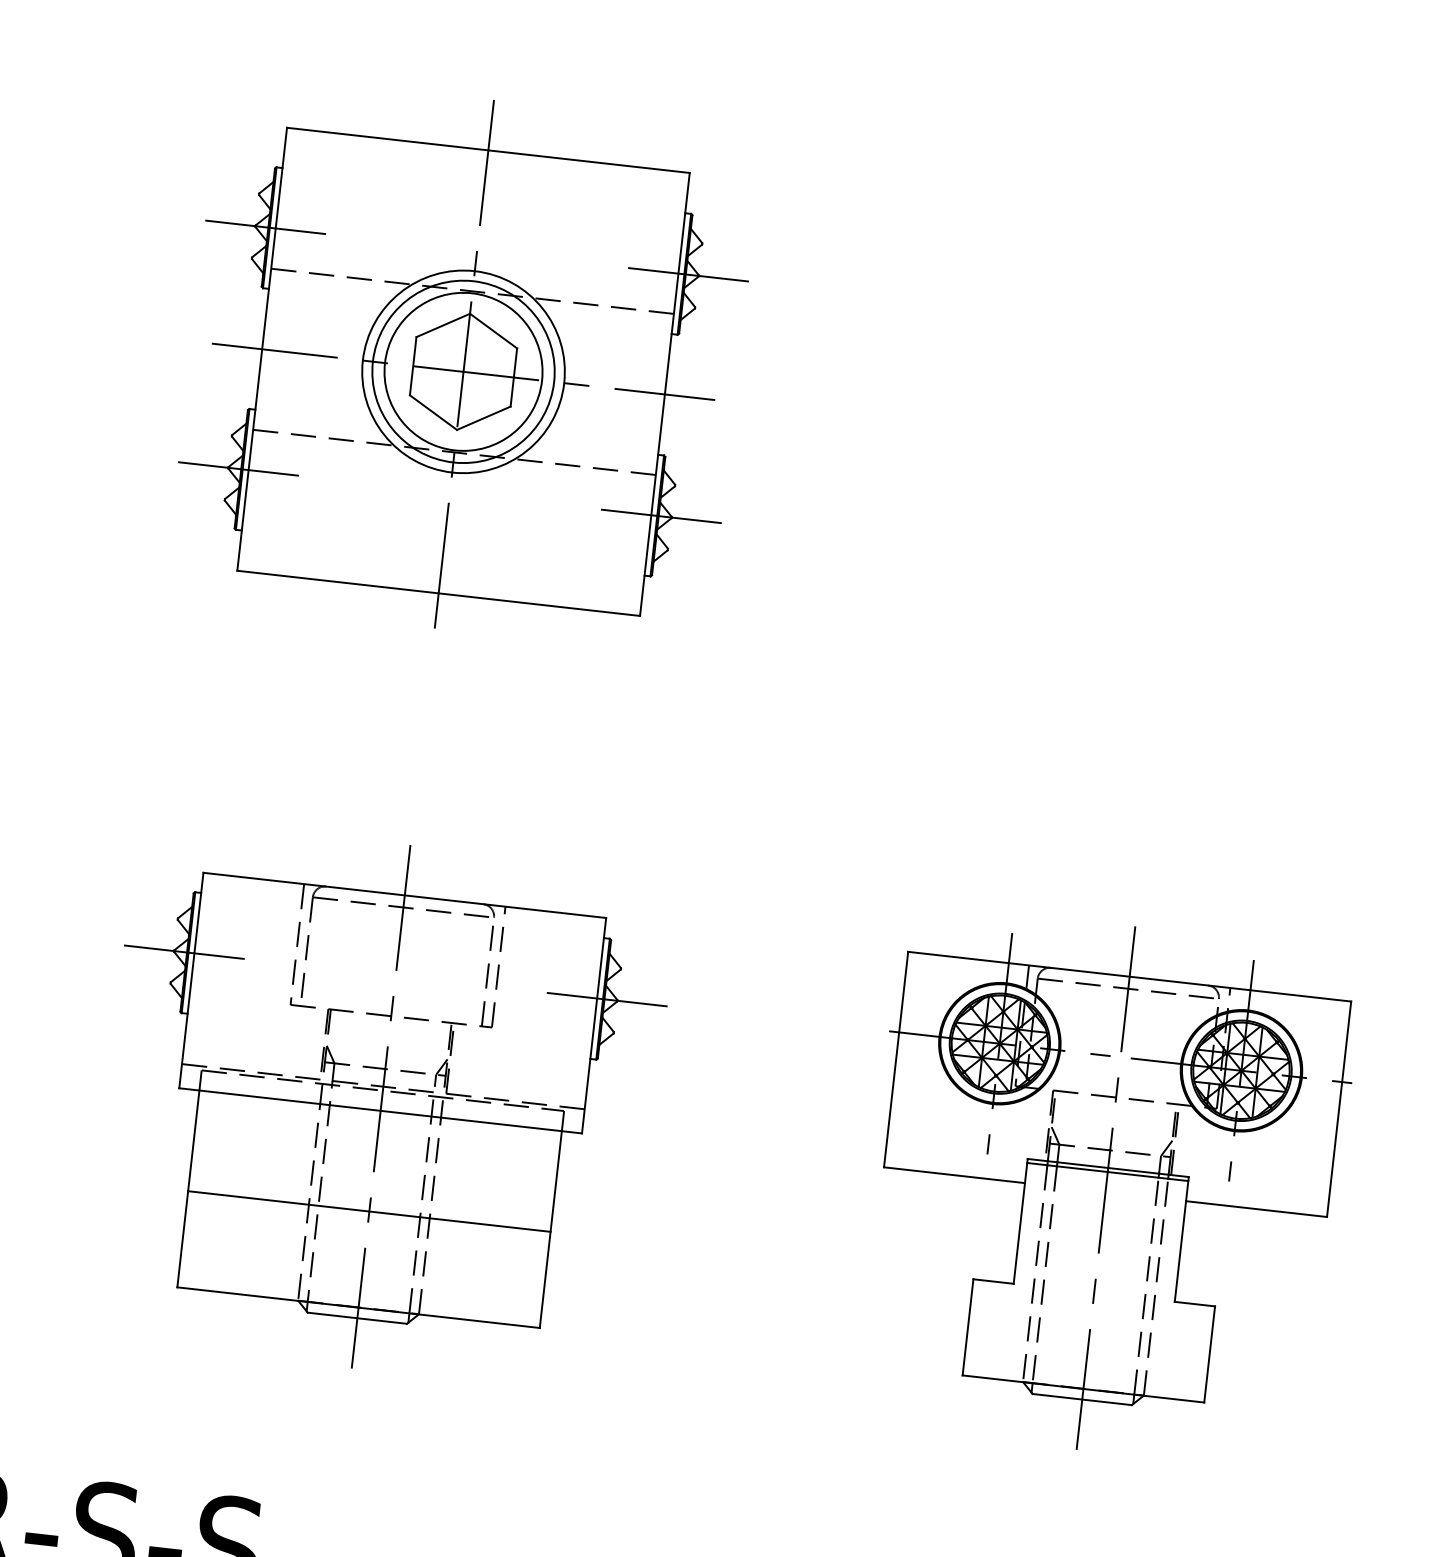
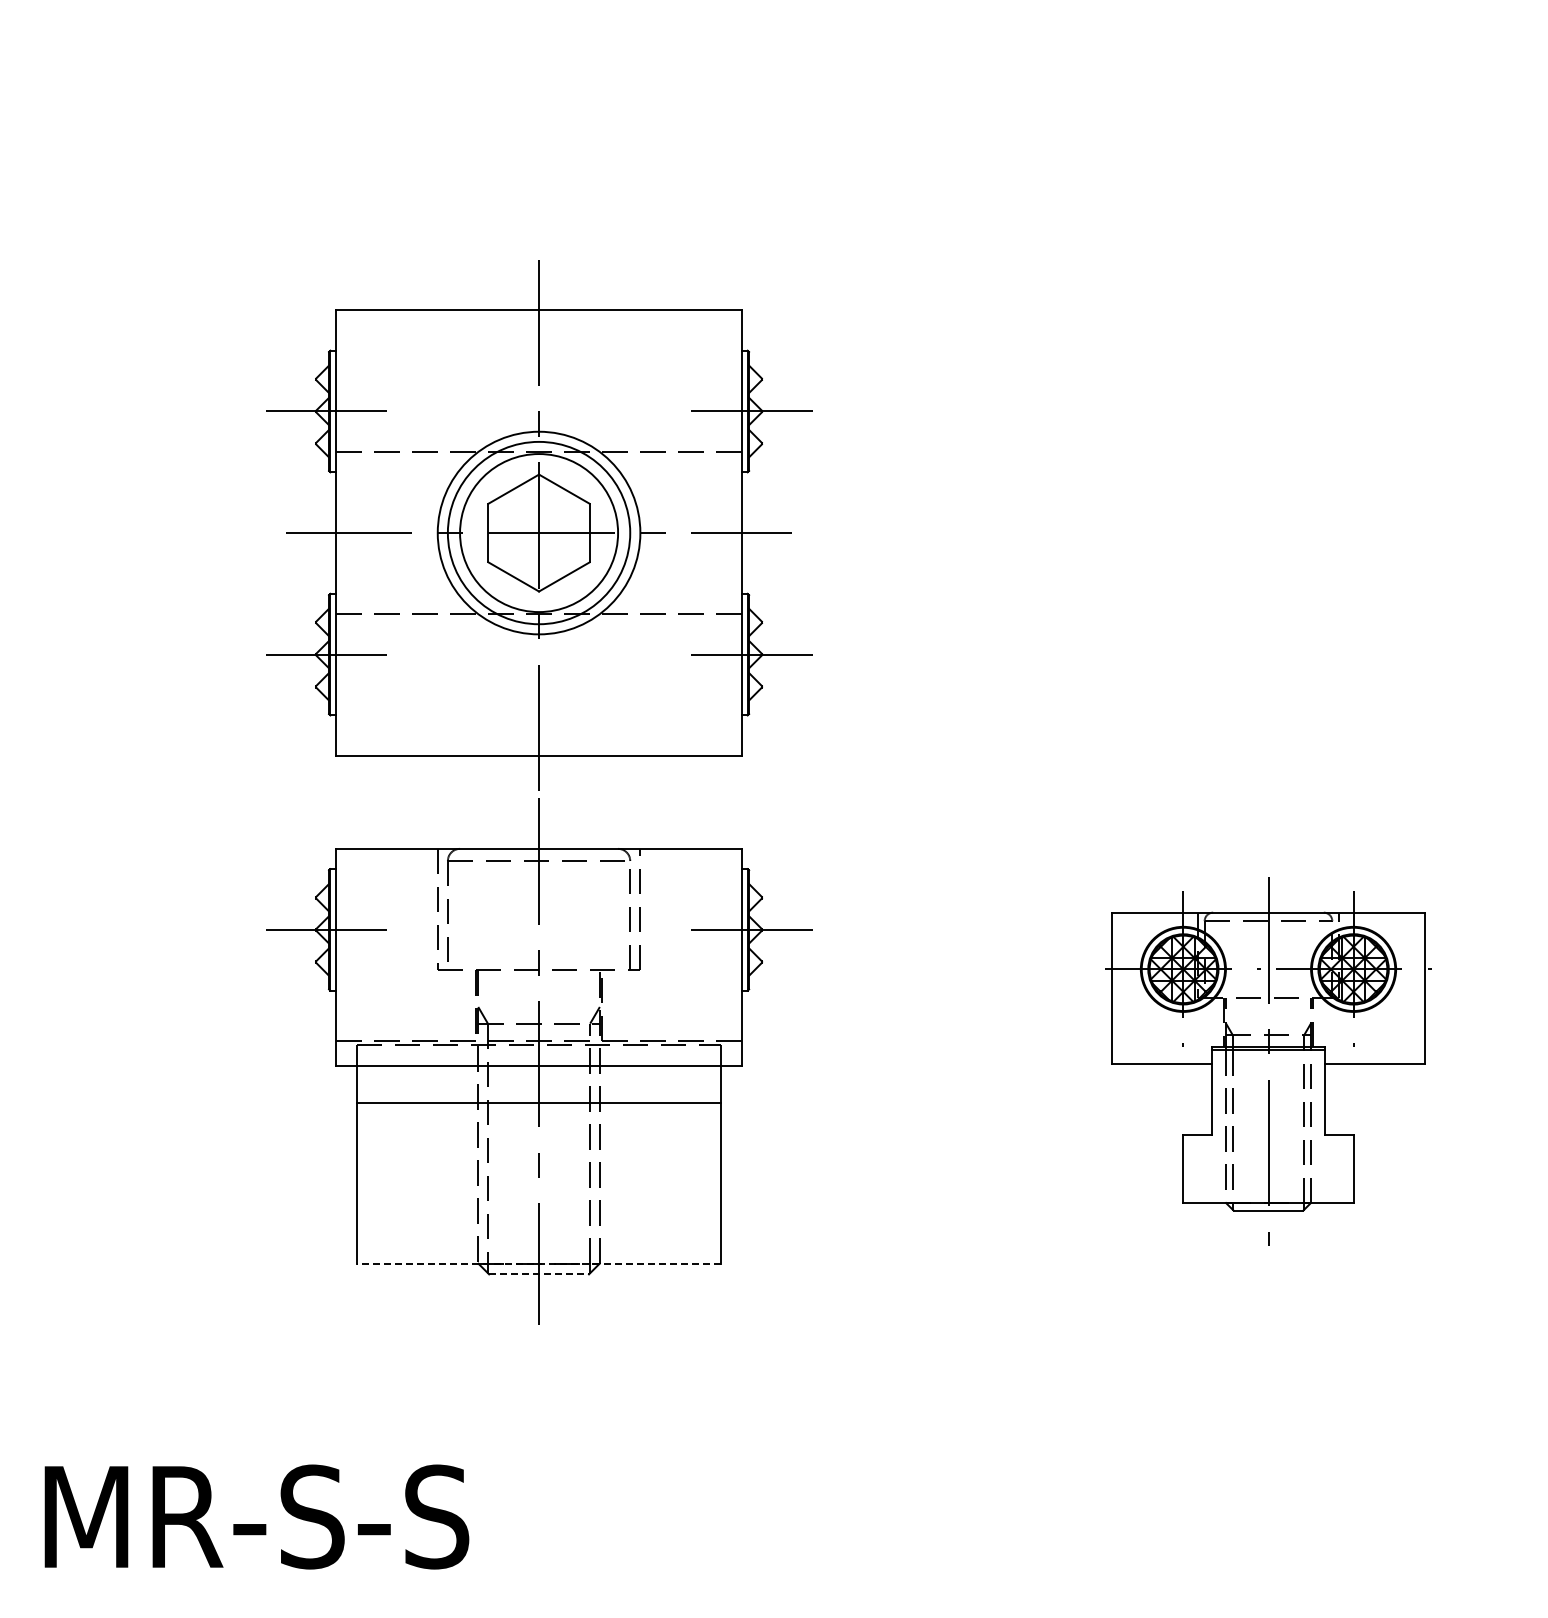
part: (464, 364) -> (539, 525), moved
part: (1105, 1188) -> (1268, 1061), size x0.7
line: (368, 1210) -> (538, 1102), moved
line: (358, 1307) -> (538, 1263), solid -> dashed
line: (357, 1318) -> (539, 1274), solid -> dashed

